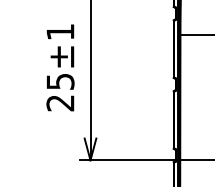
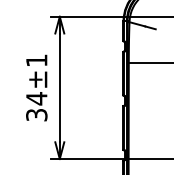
text: (60, 91) -> (36, 106), 25±1 -> 34±1

